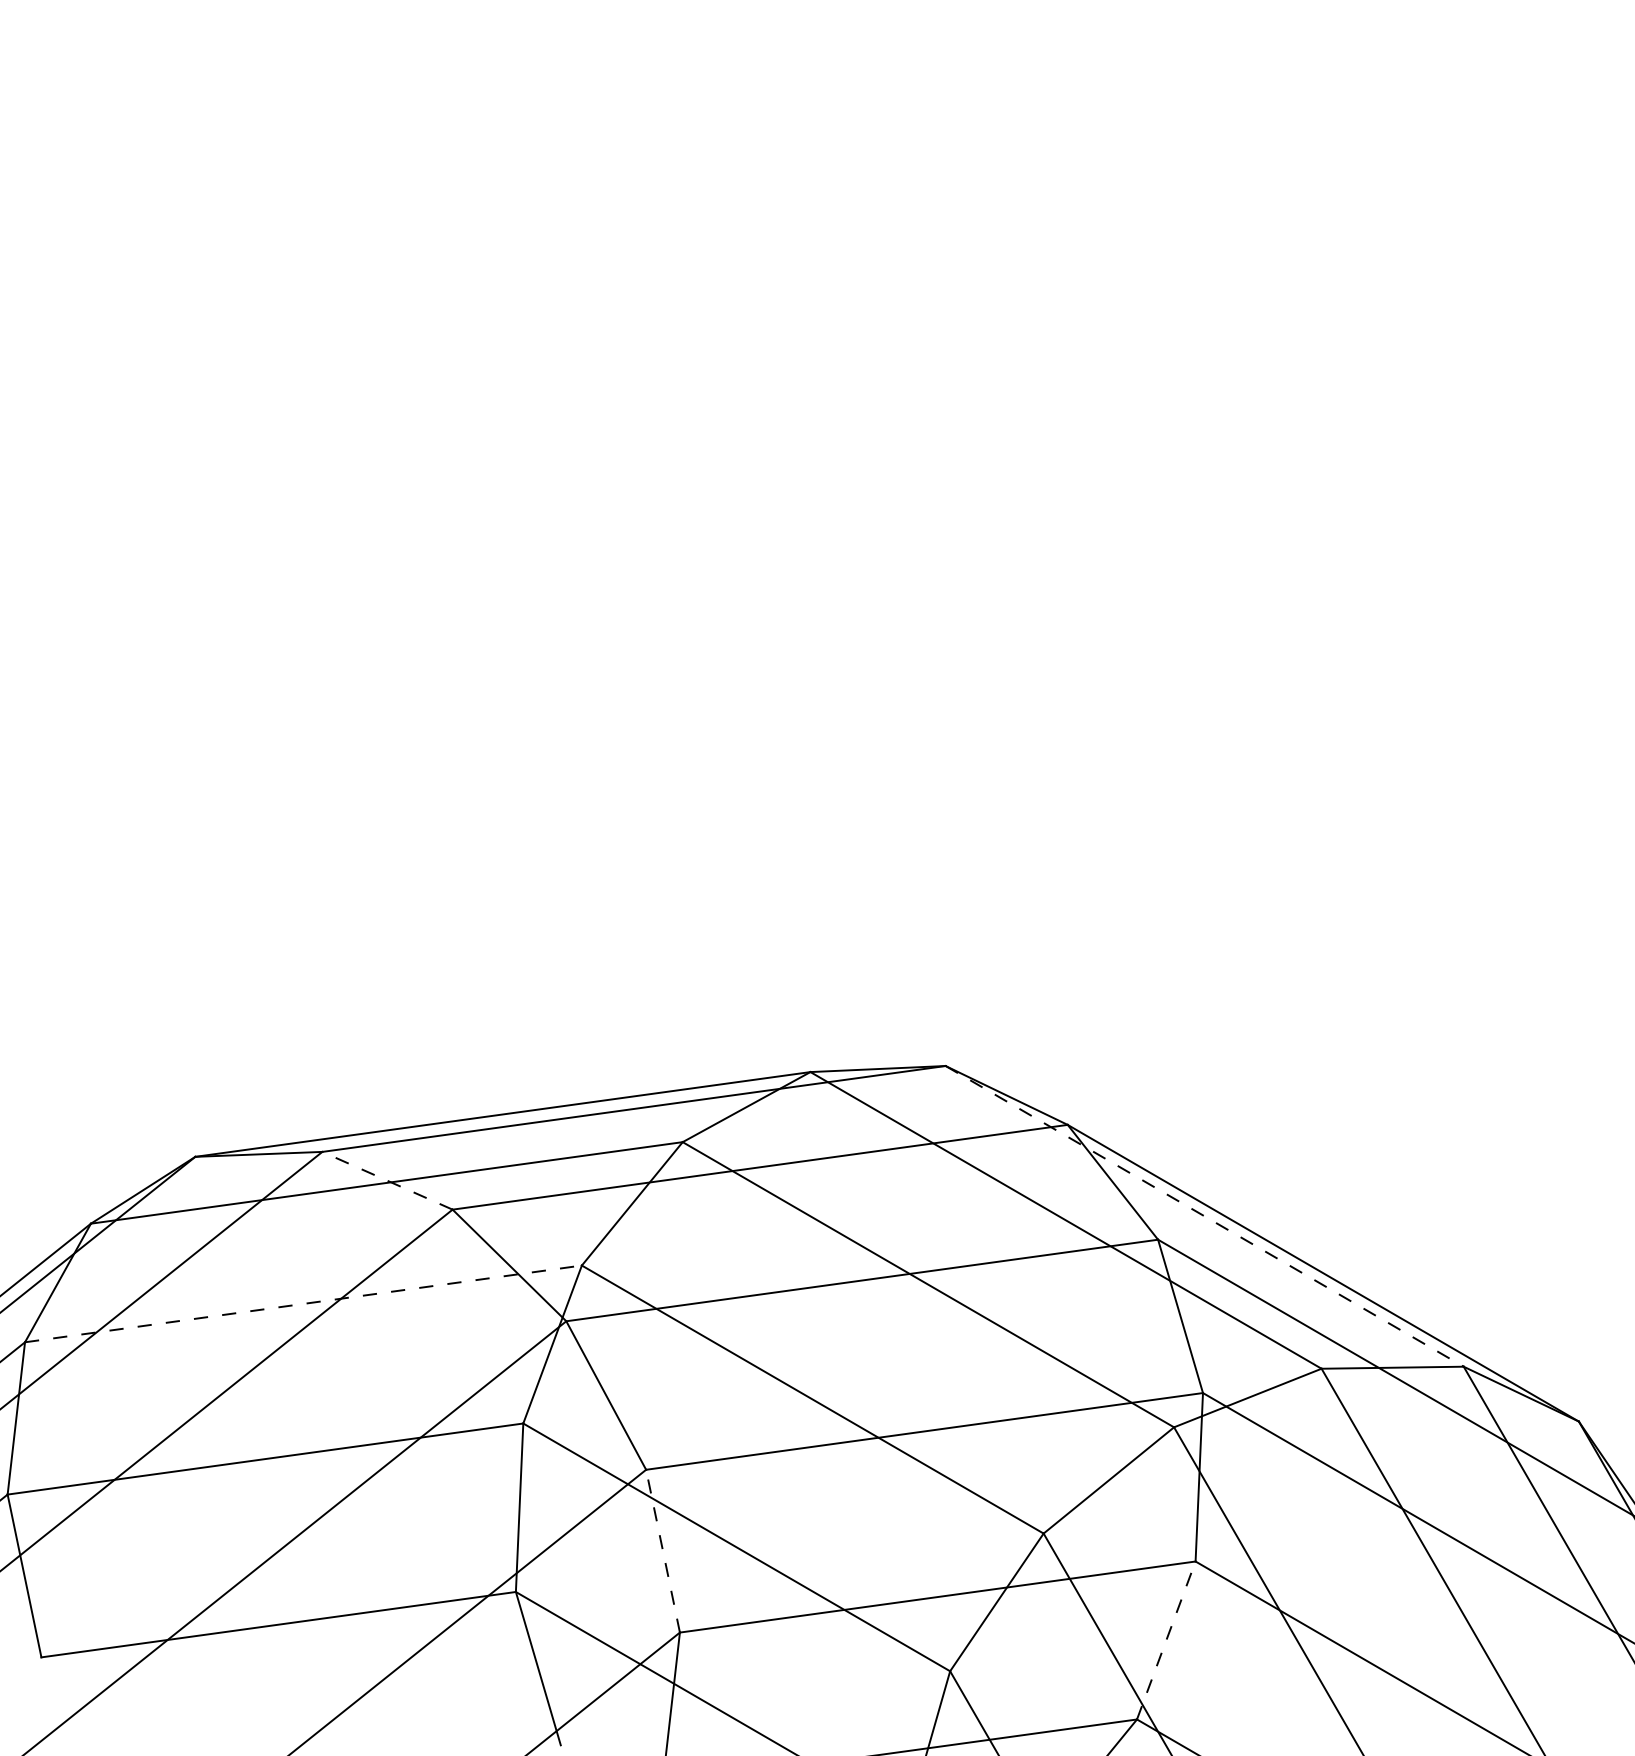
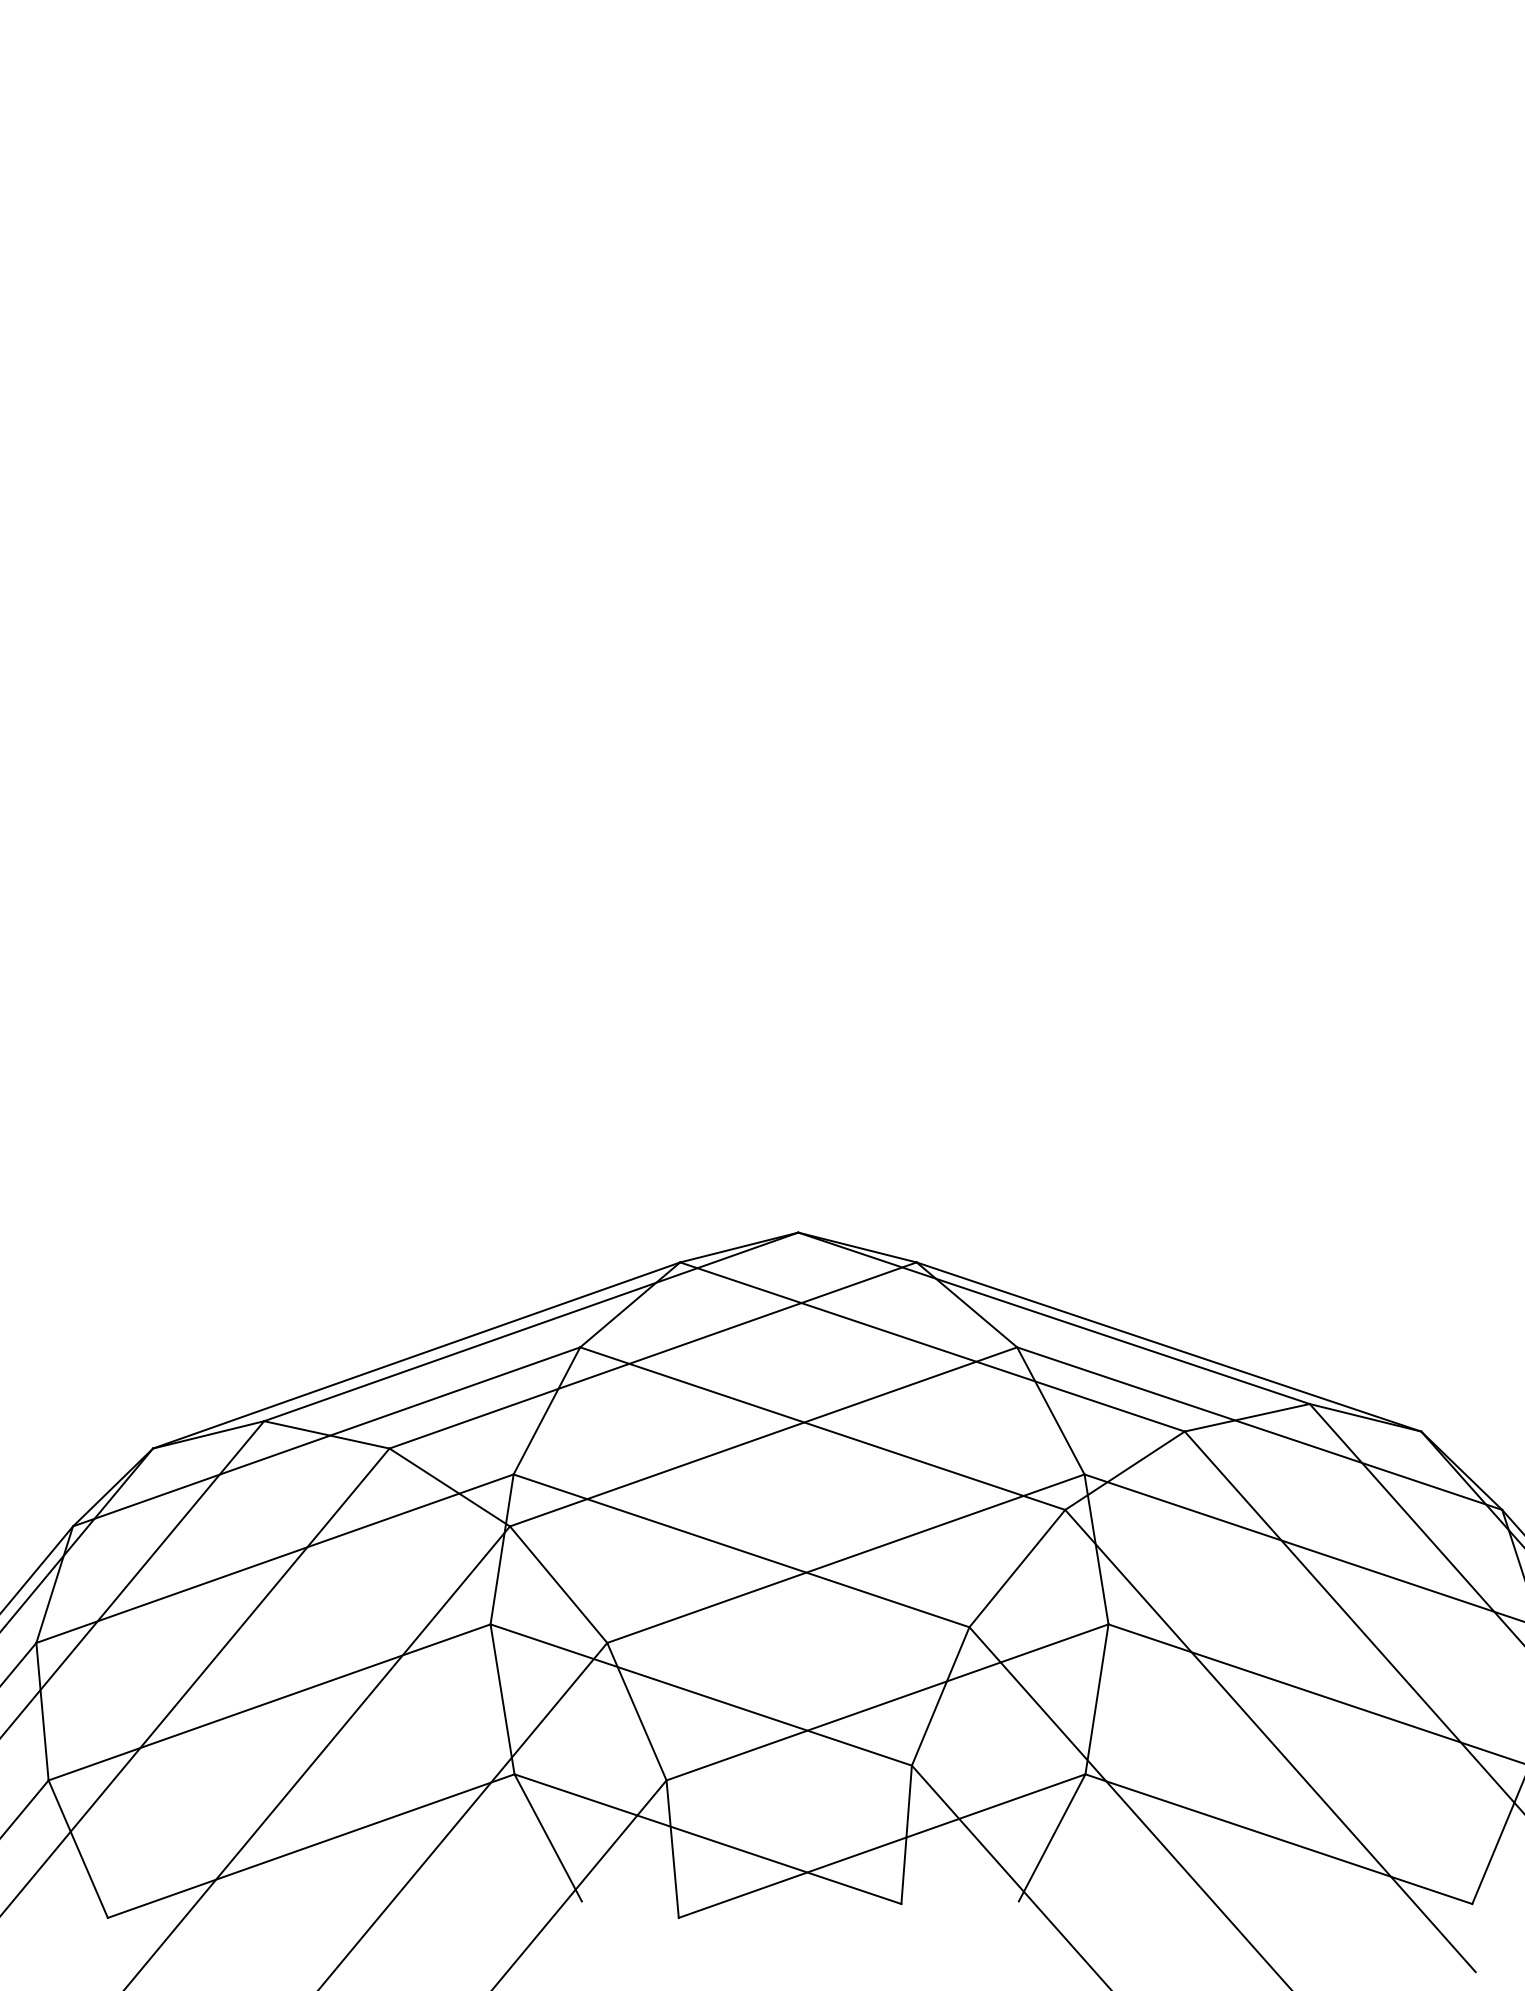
line: (387, 1180) -> (326, 1434), dashed -> solid
line: (1205, 1216) -> (1054, 1318), dashed -> solid
line: (304, 1303) -> (275, 1558), dashed -> solid
line: (662, 1550) -> (636, 1711), dashed -> solid
line: (1165, 1640) -> (1096, 1699), dashed -> solid

